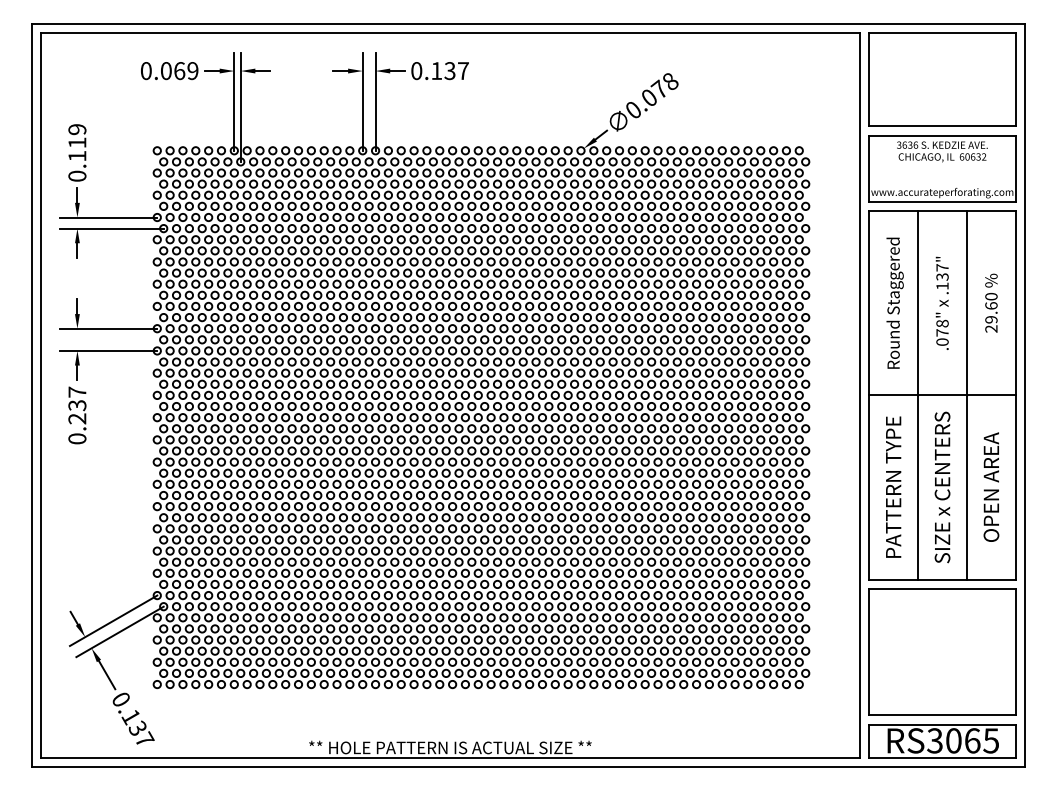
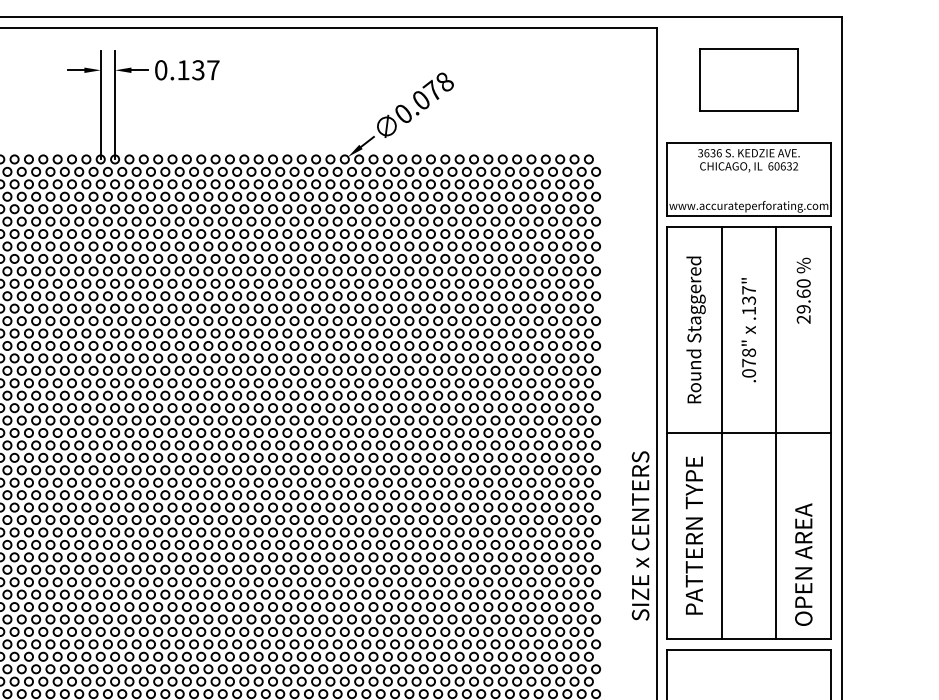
part: (942, 79) -> (749, 79), size x0.6
text: (991, 302) -> (803, 289), moved
text: (991, 486) -> (803, 563), moved
text: (942, 487) -> (640, 535), moved

